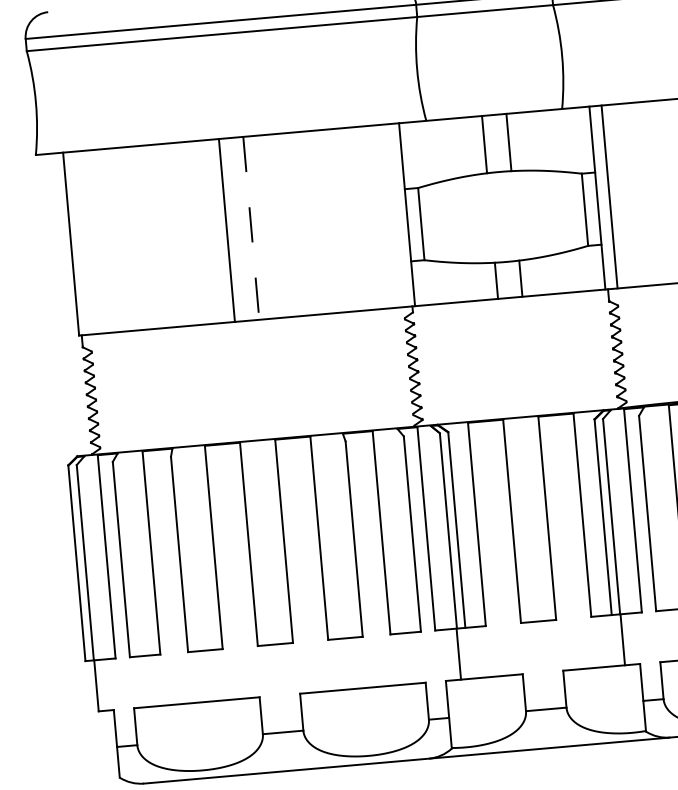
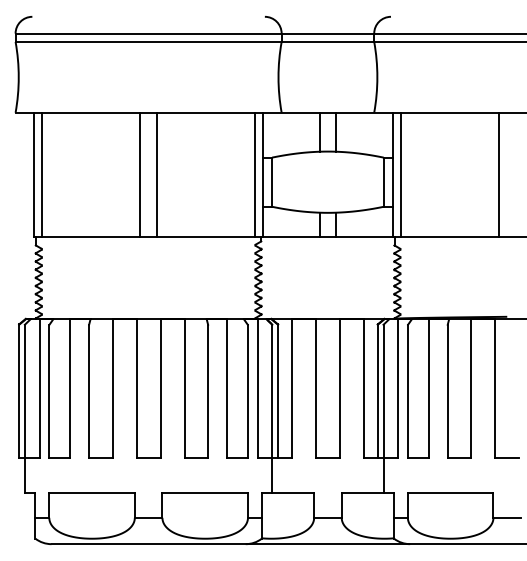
line: (394, 215) -> (254, 174), added
line: (250, 229) -> (156, 175), dashed -> solid
line: (83, 242) -> (42, 174), added

